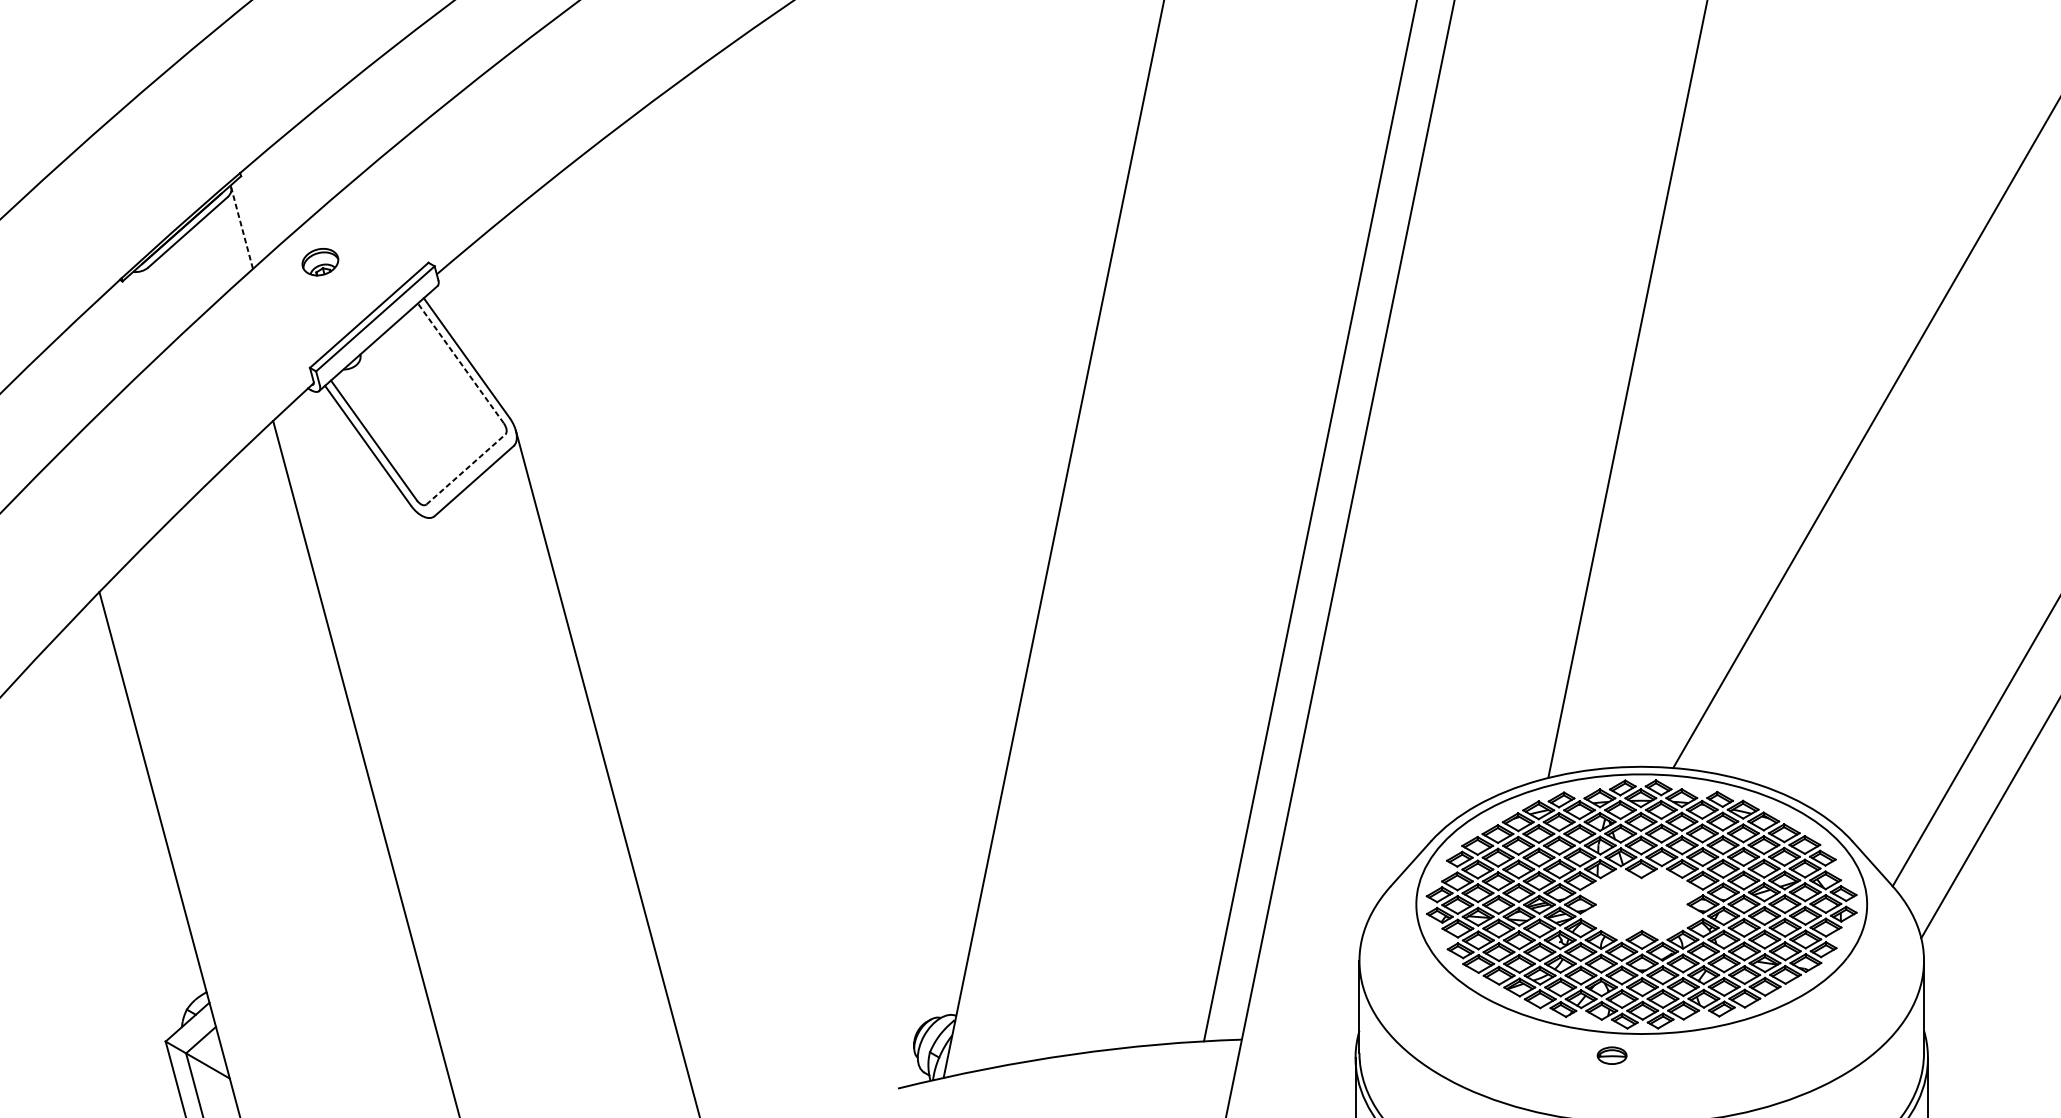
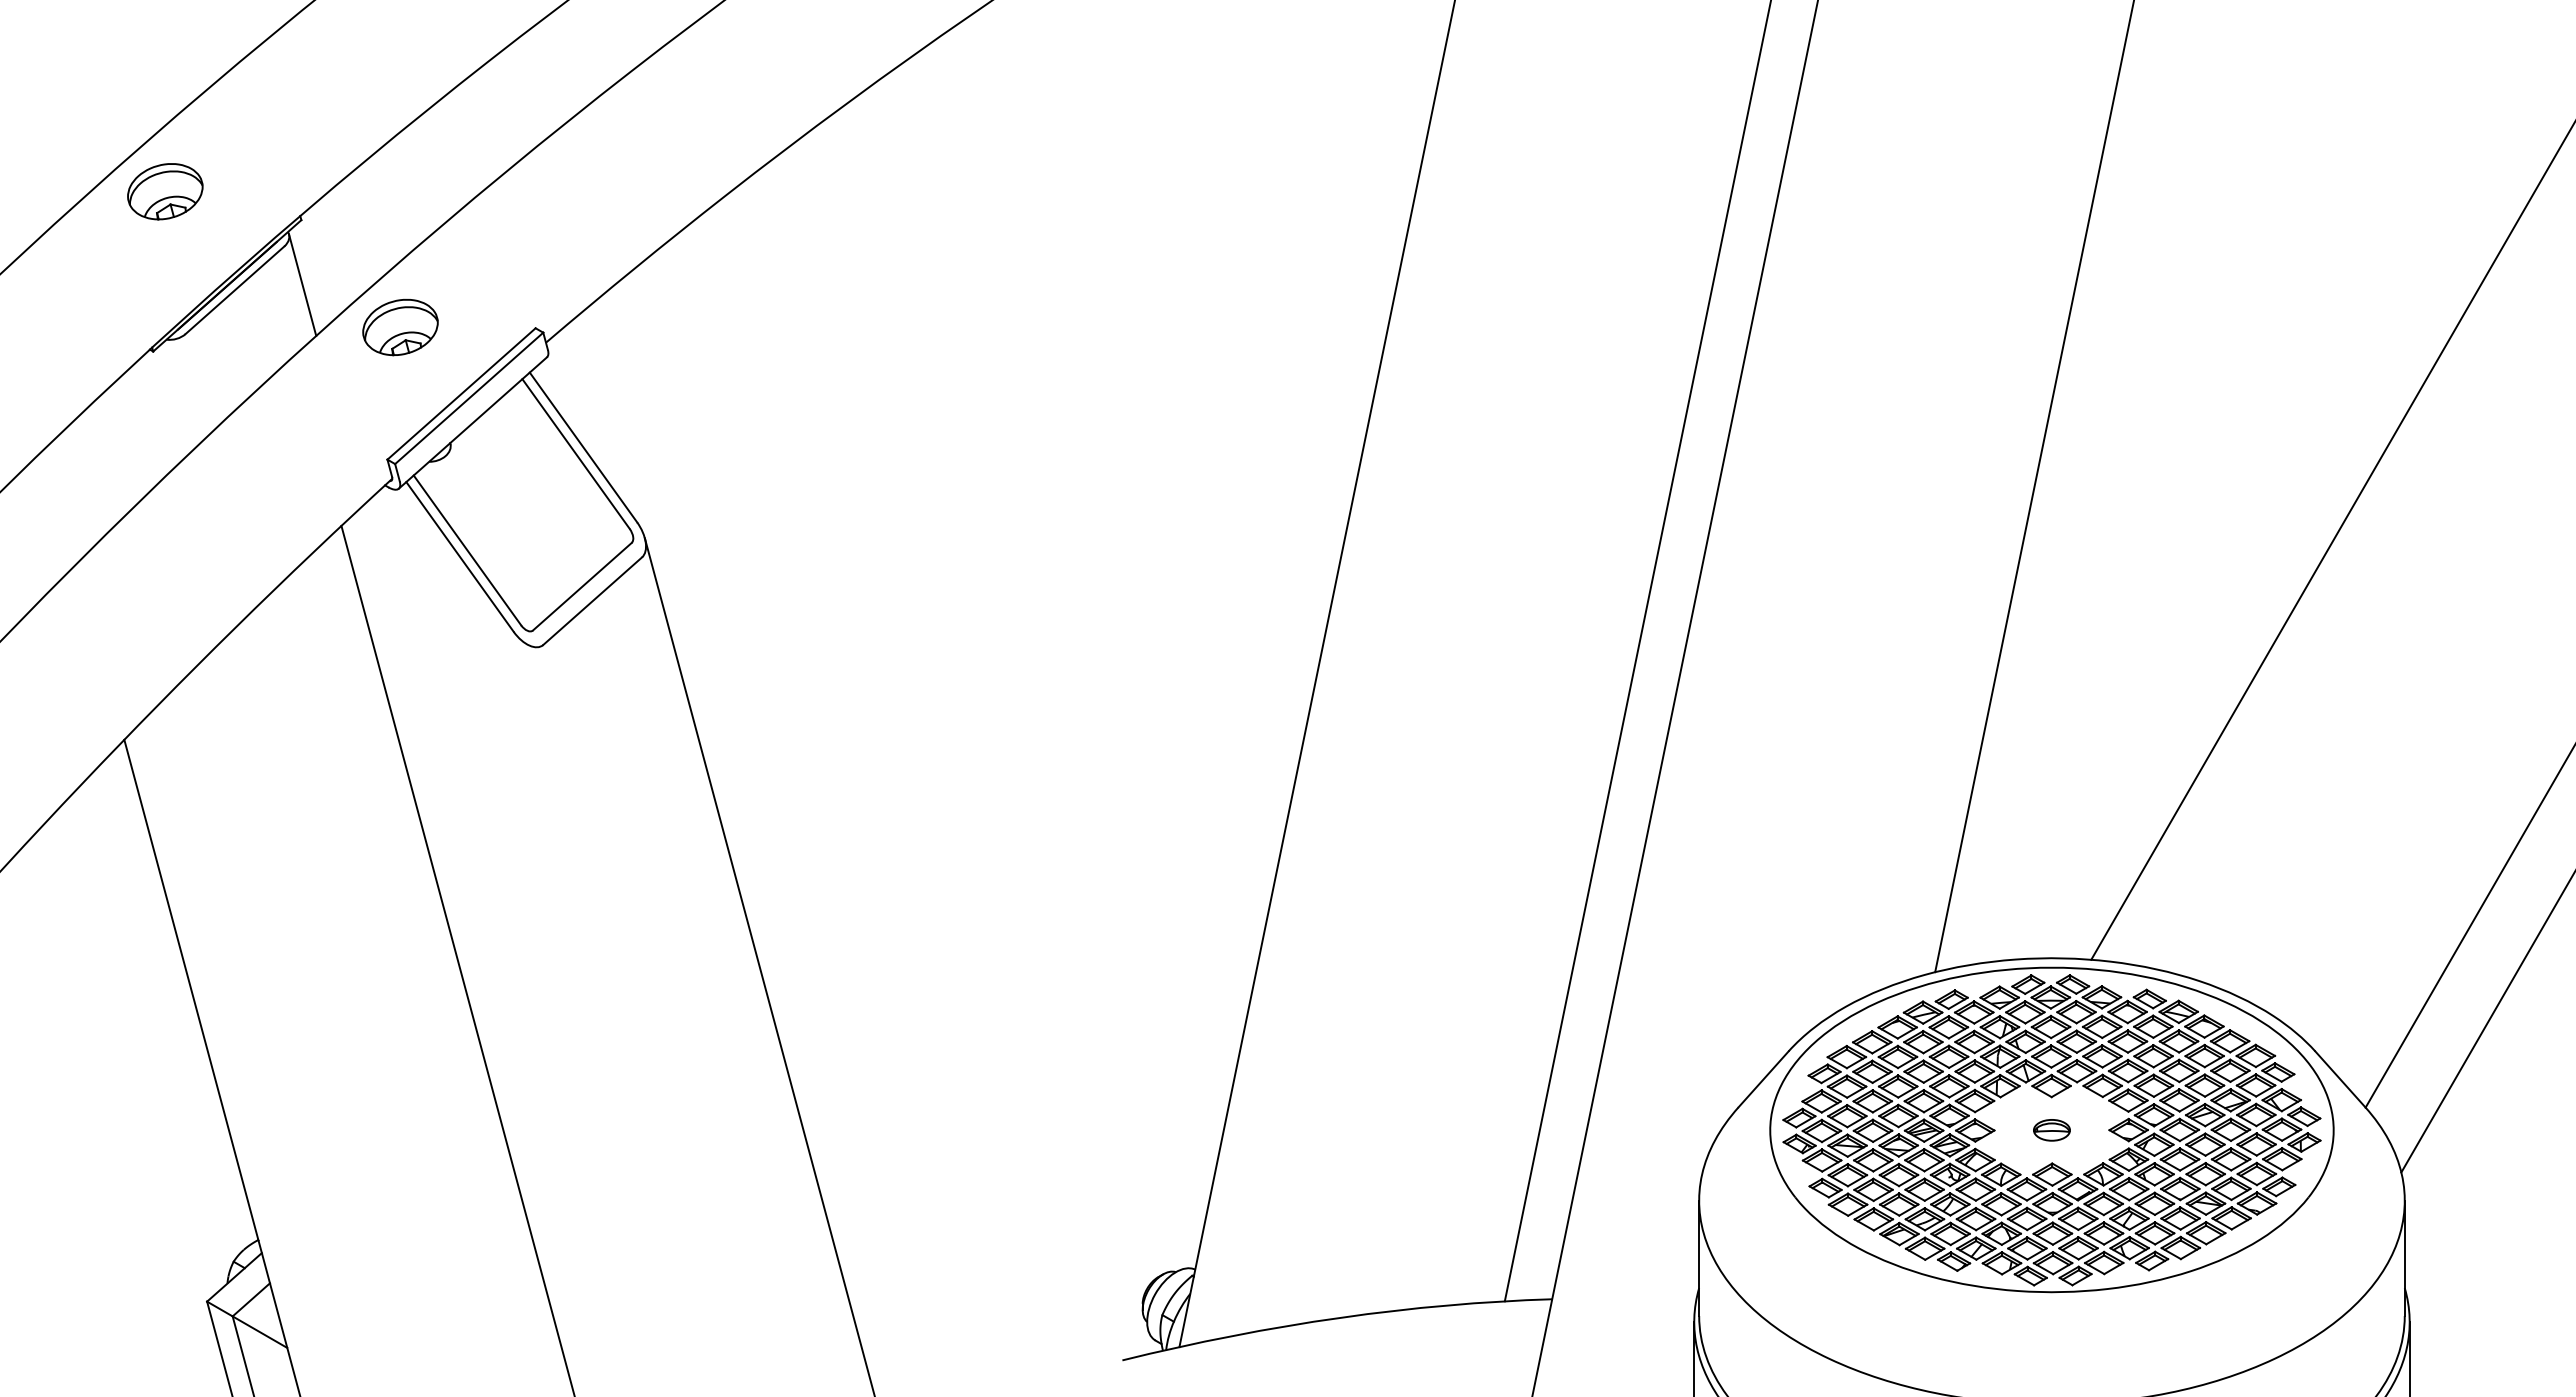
part: (132, 153) -> (165, 191), added
line: (242, 227) -> (302, 284), dashed -> solid
part: (320, 262) -> (400, 327), size x1.67
line: (460, 362) -> (575, 453), dashed -> solid
line: (466, 469) -> (582, 586), dashed -> solid
part: (1611, 1055) -> (2051, 1130), moved

